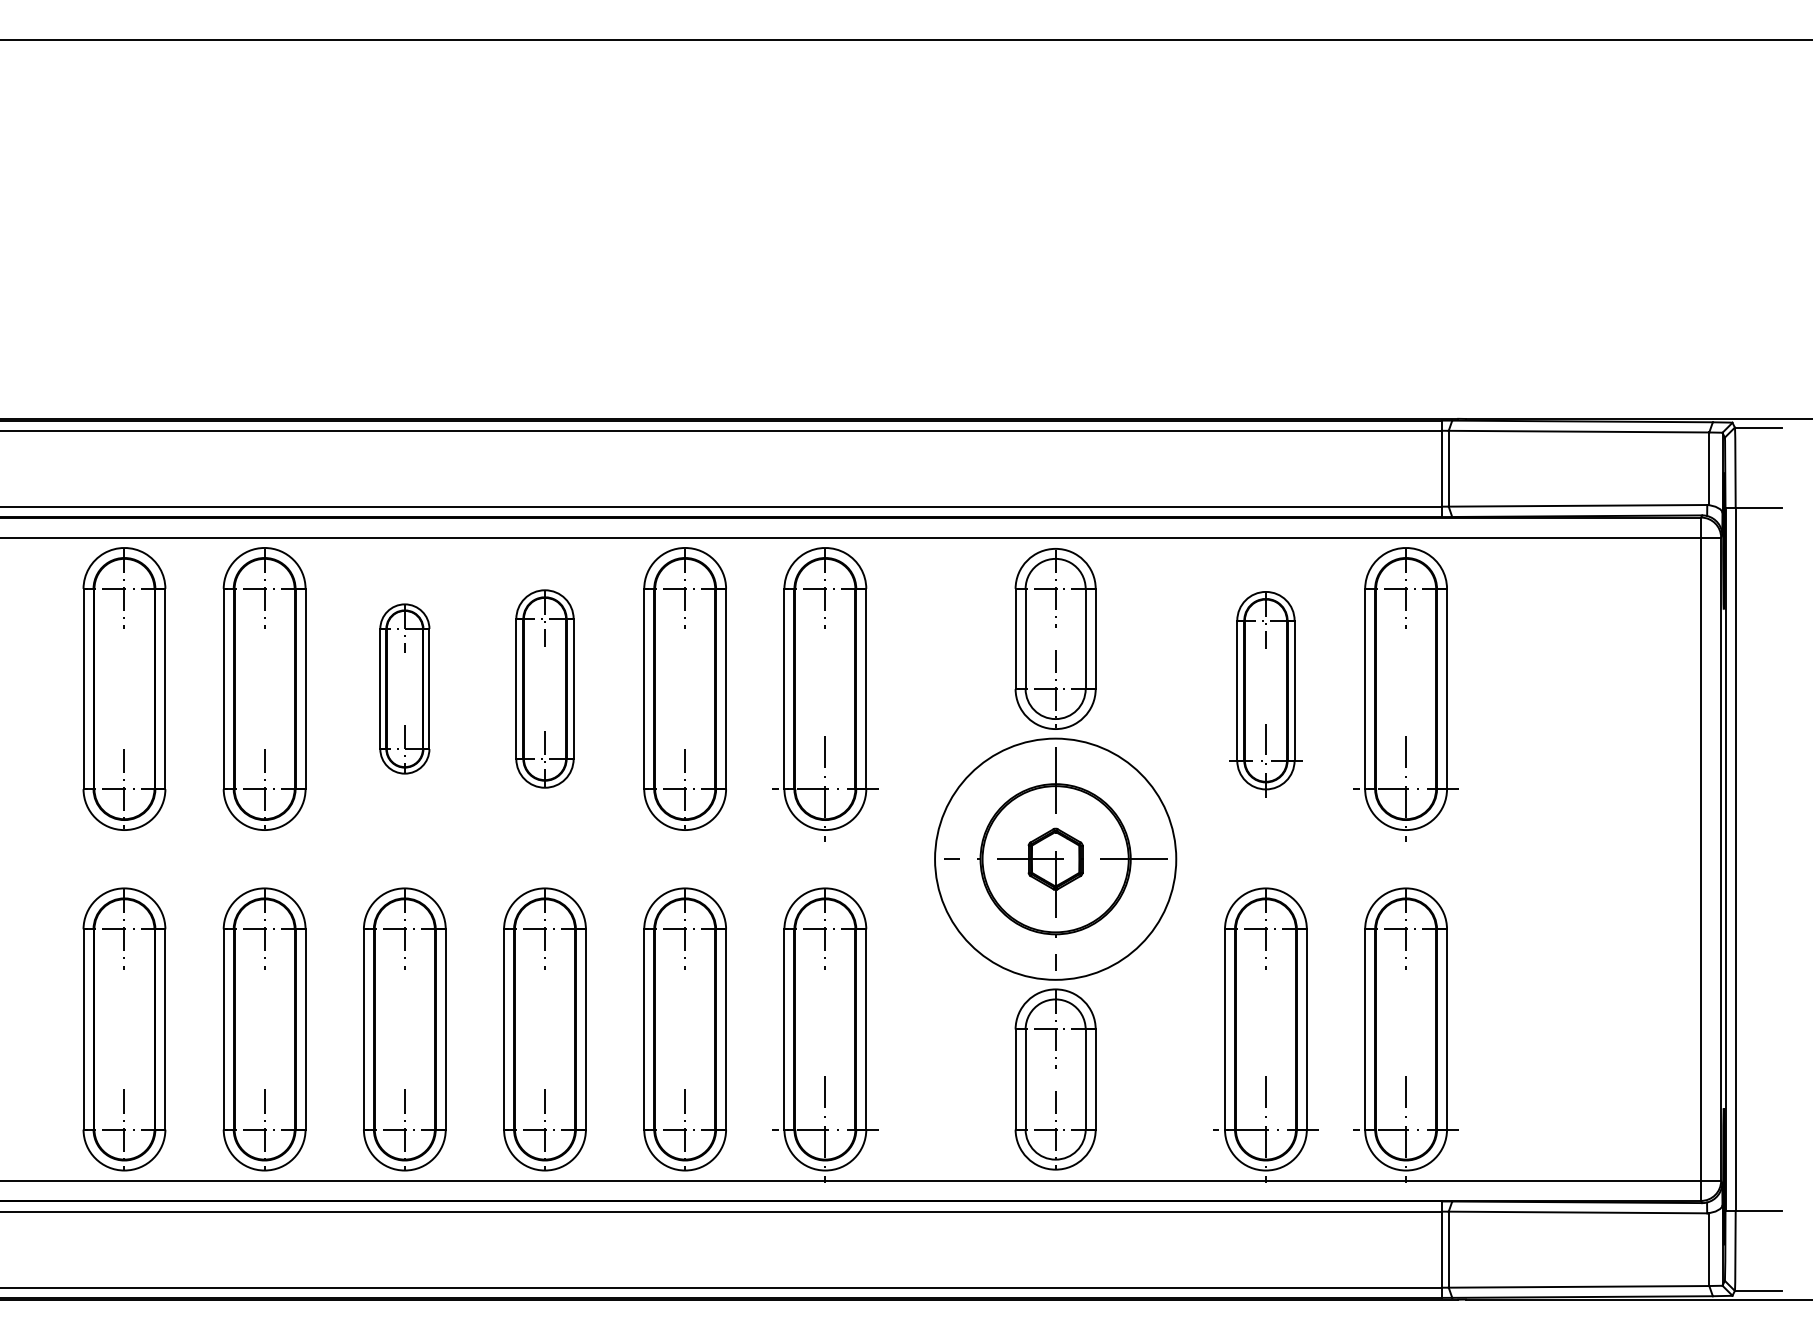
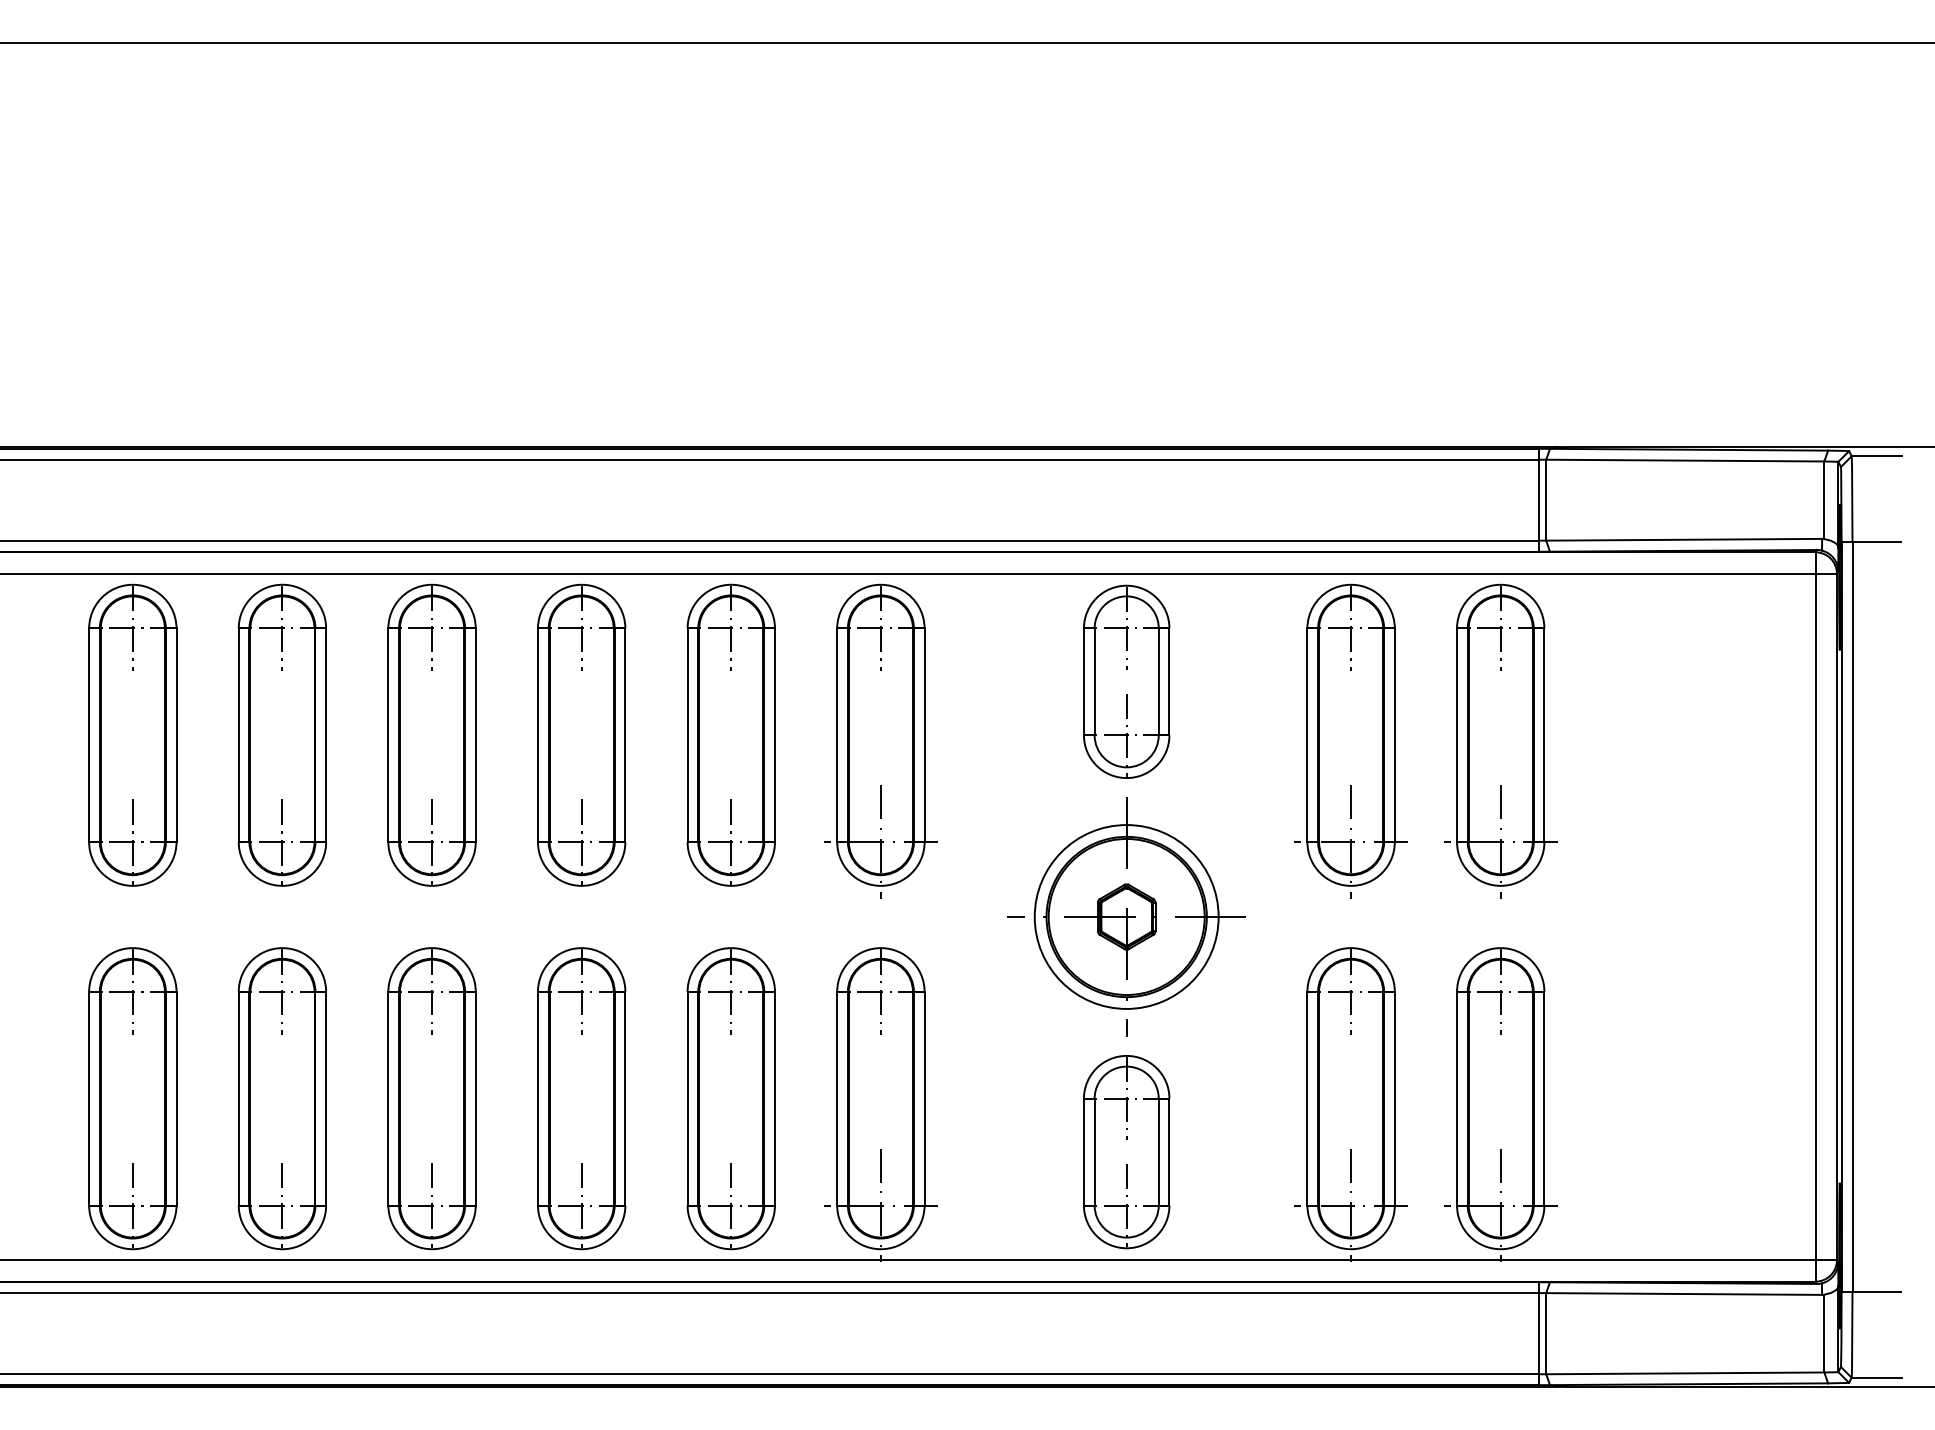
part: (404, 688) -> (431, 734), size x1.67
part: (544, 688) -> (581, 734), size x1.43
part: (1265, 694) -> (1350, 741), size x1.43
circle: (1055, 859) -> (1126, 917), size x0.71

